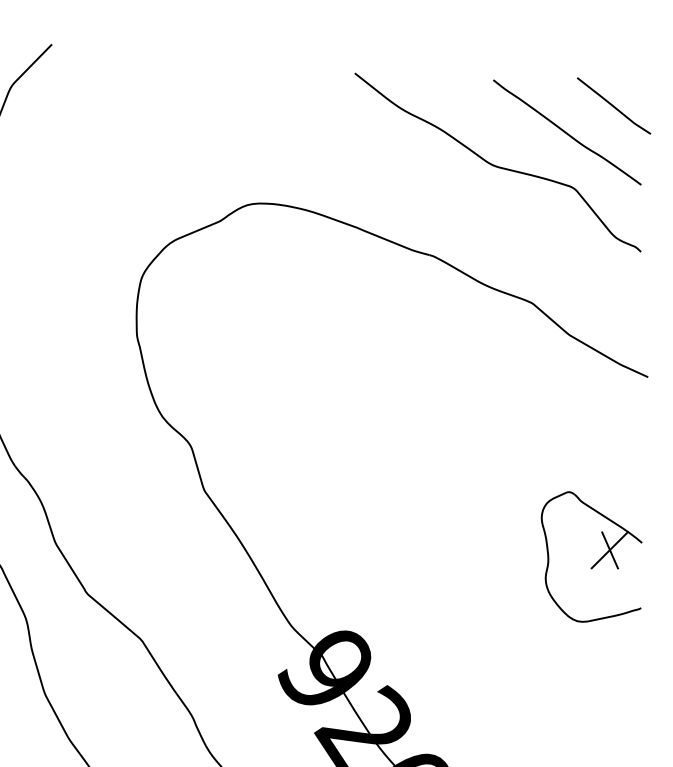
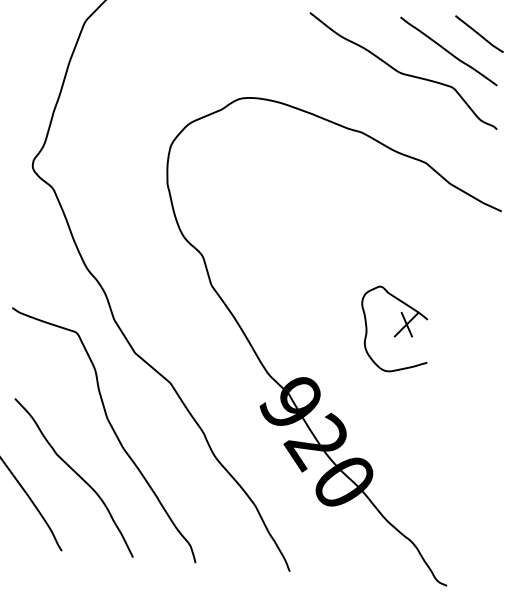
part: (591, 556) -> (394, 328), moved

